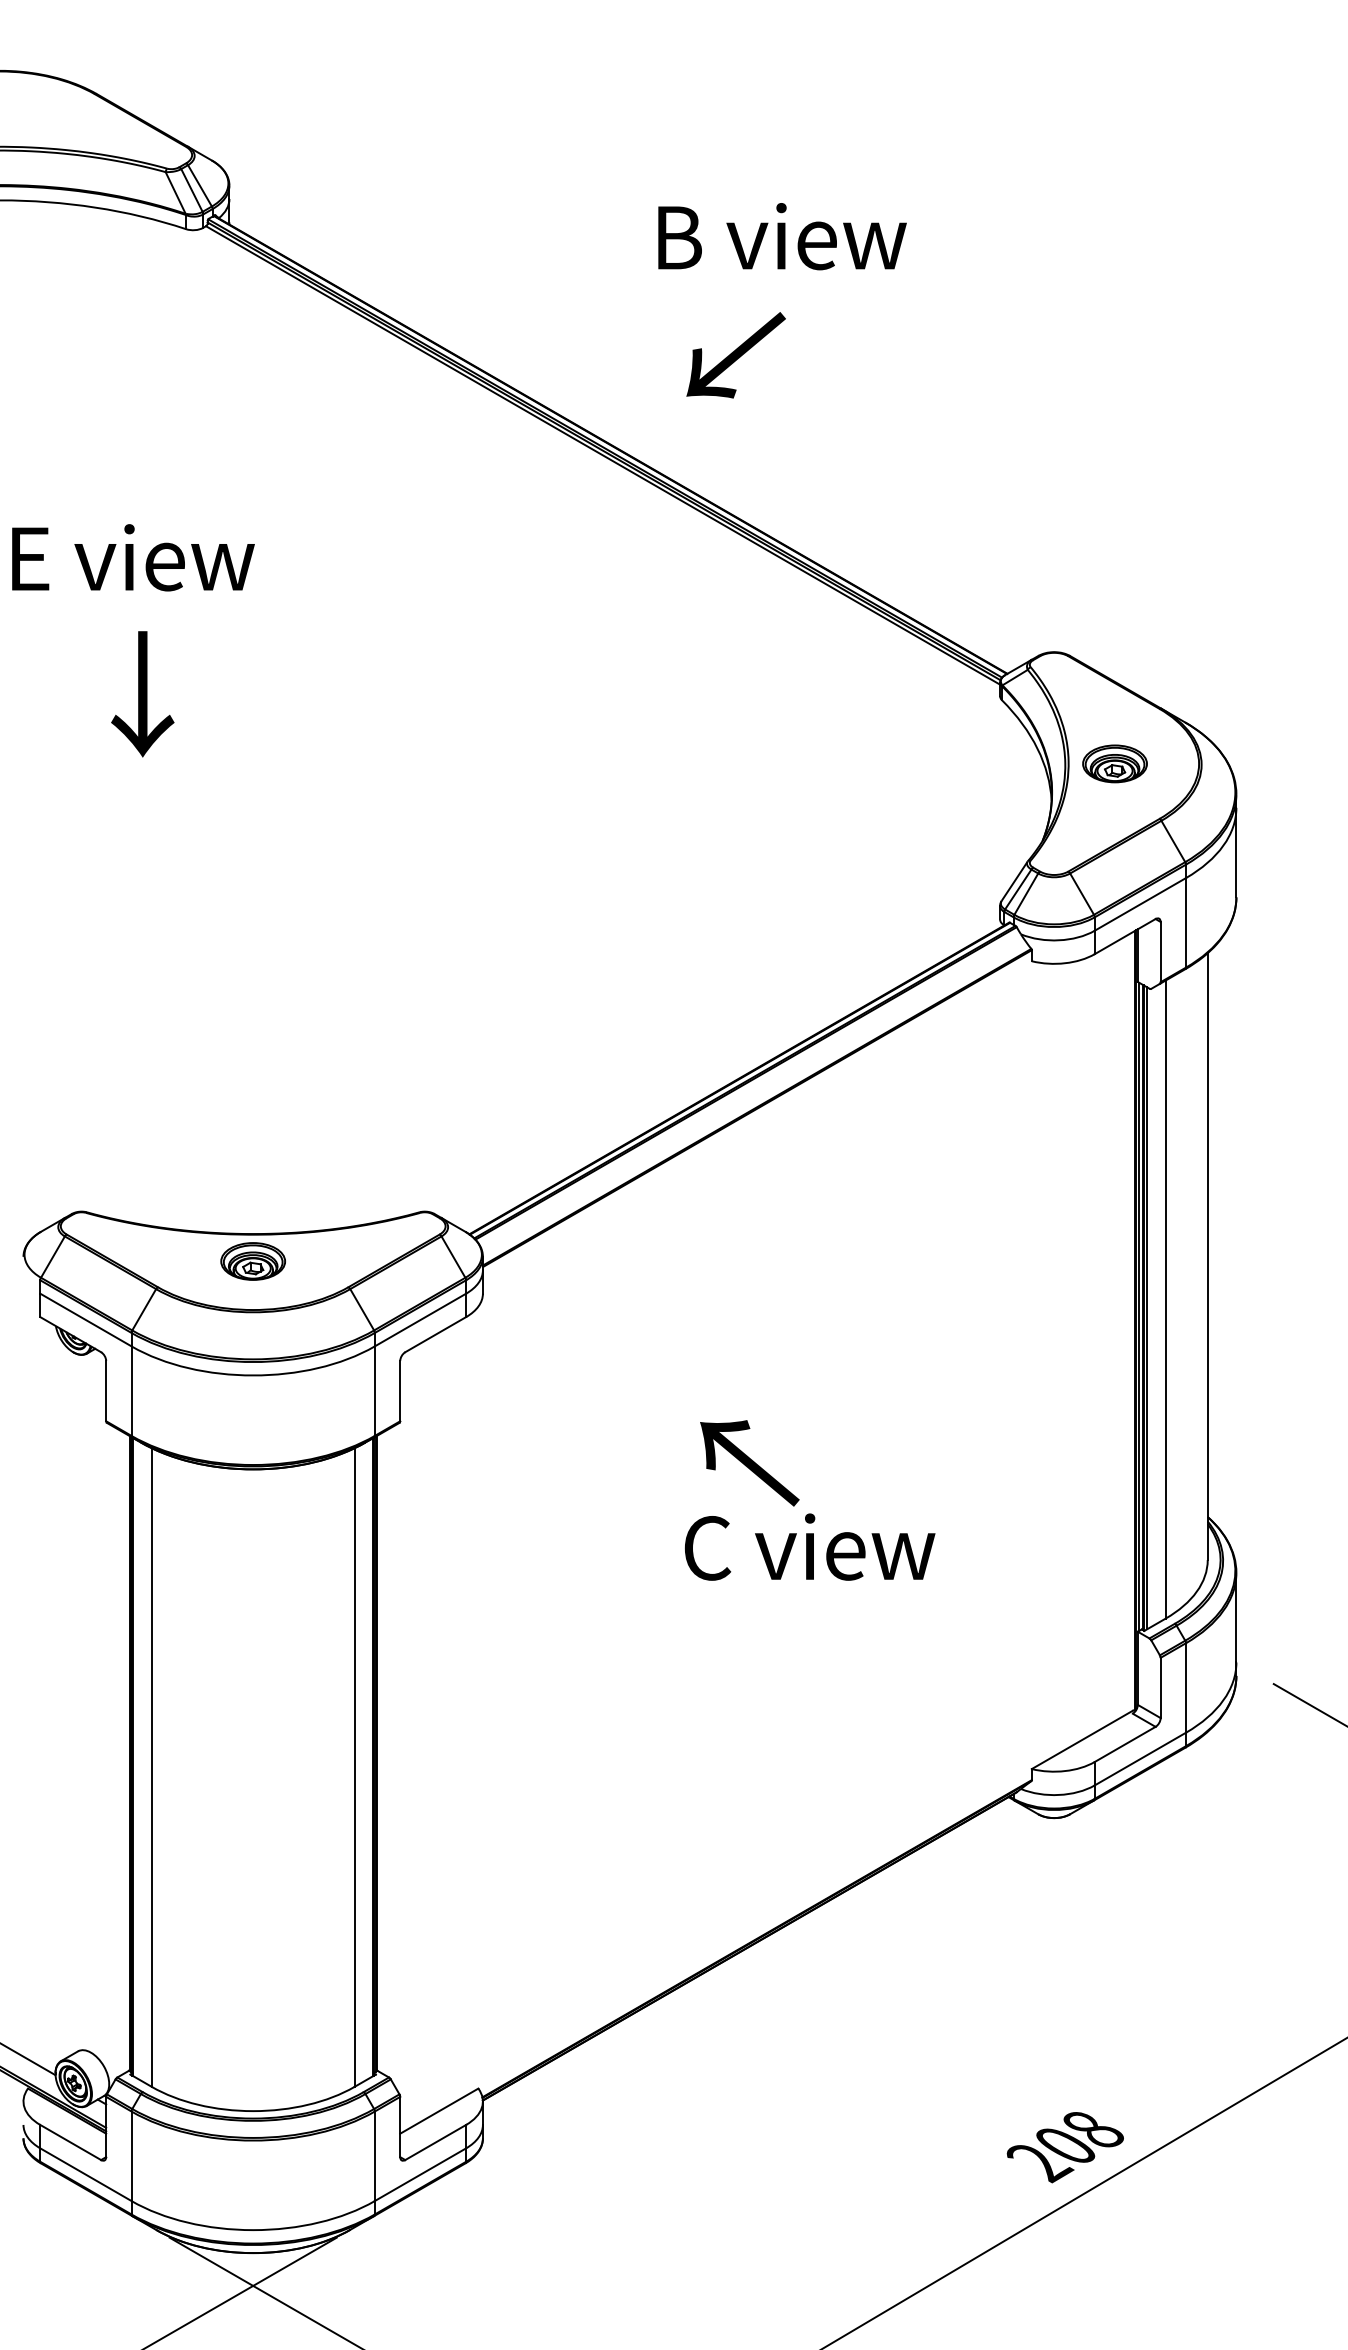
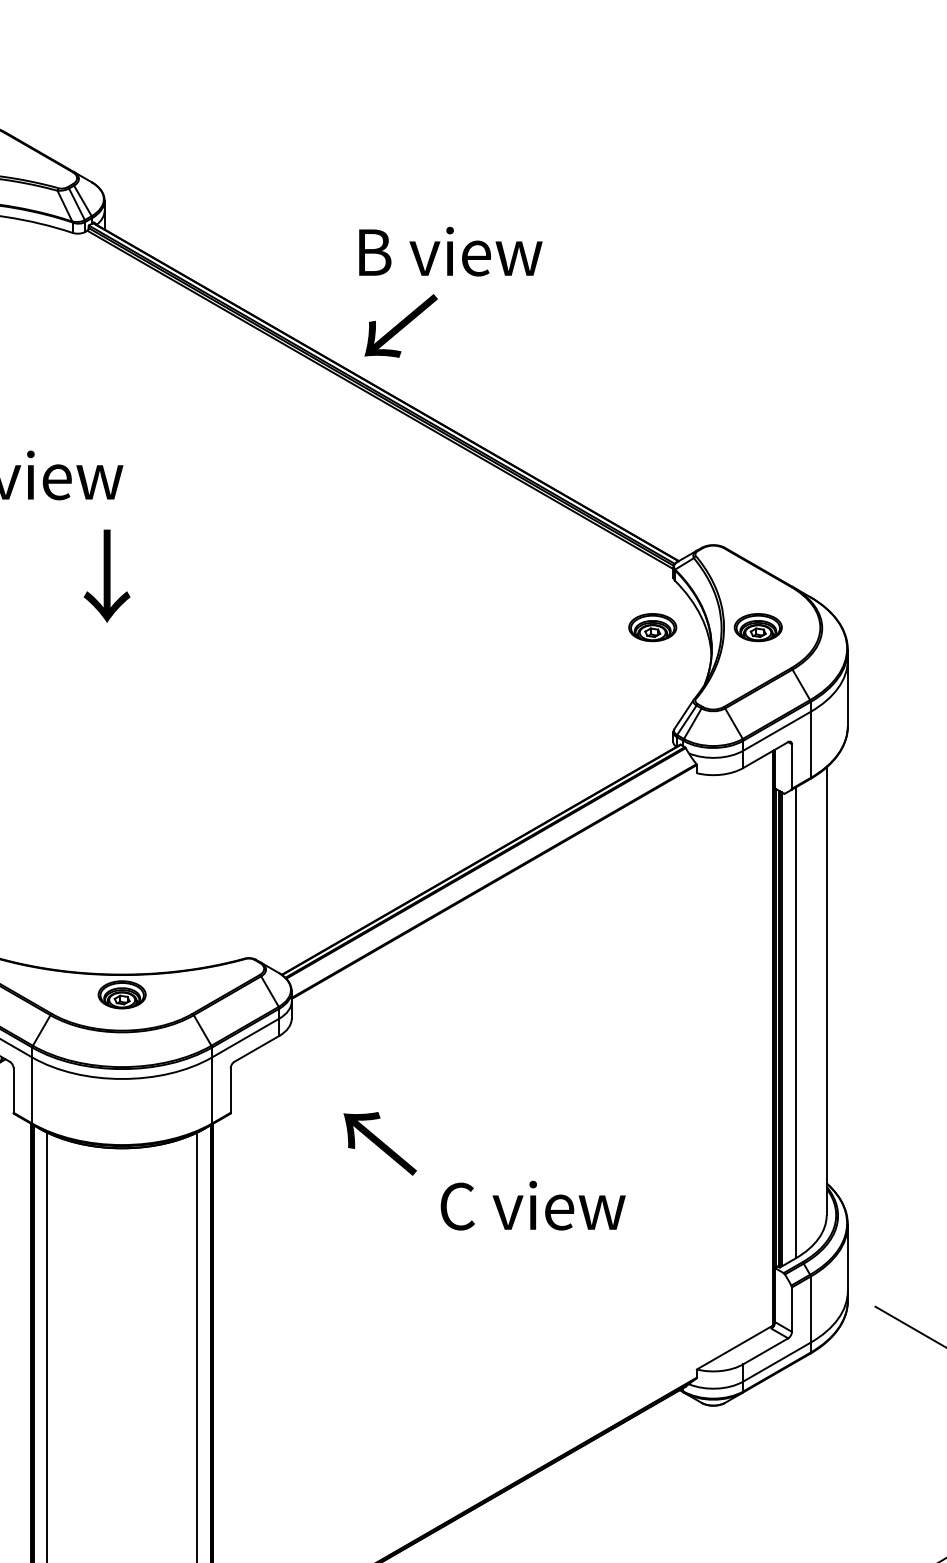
text: (782, 236) -> (450, 251), moved
text: (735, 355) -> (400, 326), moved
text: (142, 694) -> (106, 576), moved
part: (971, 763) -> (652, 627), added
text: (749, 1463) -> (379, 1143), moved

